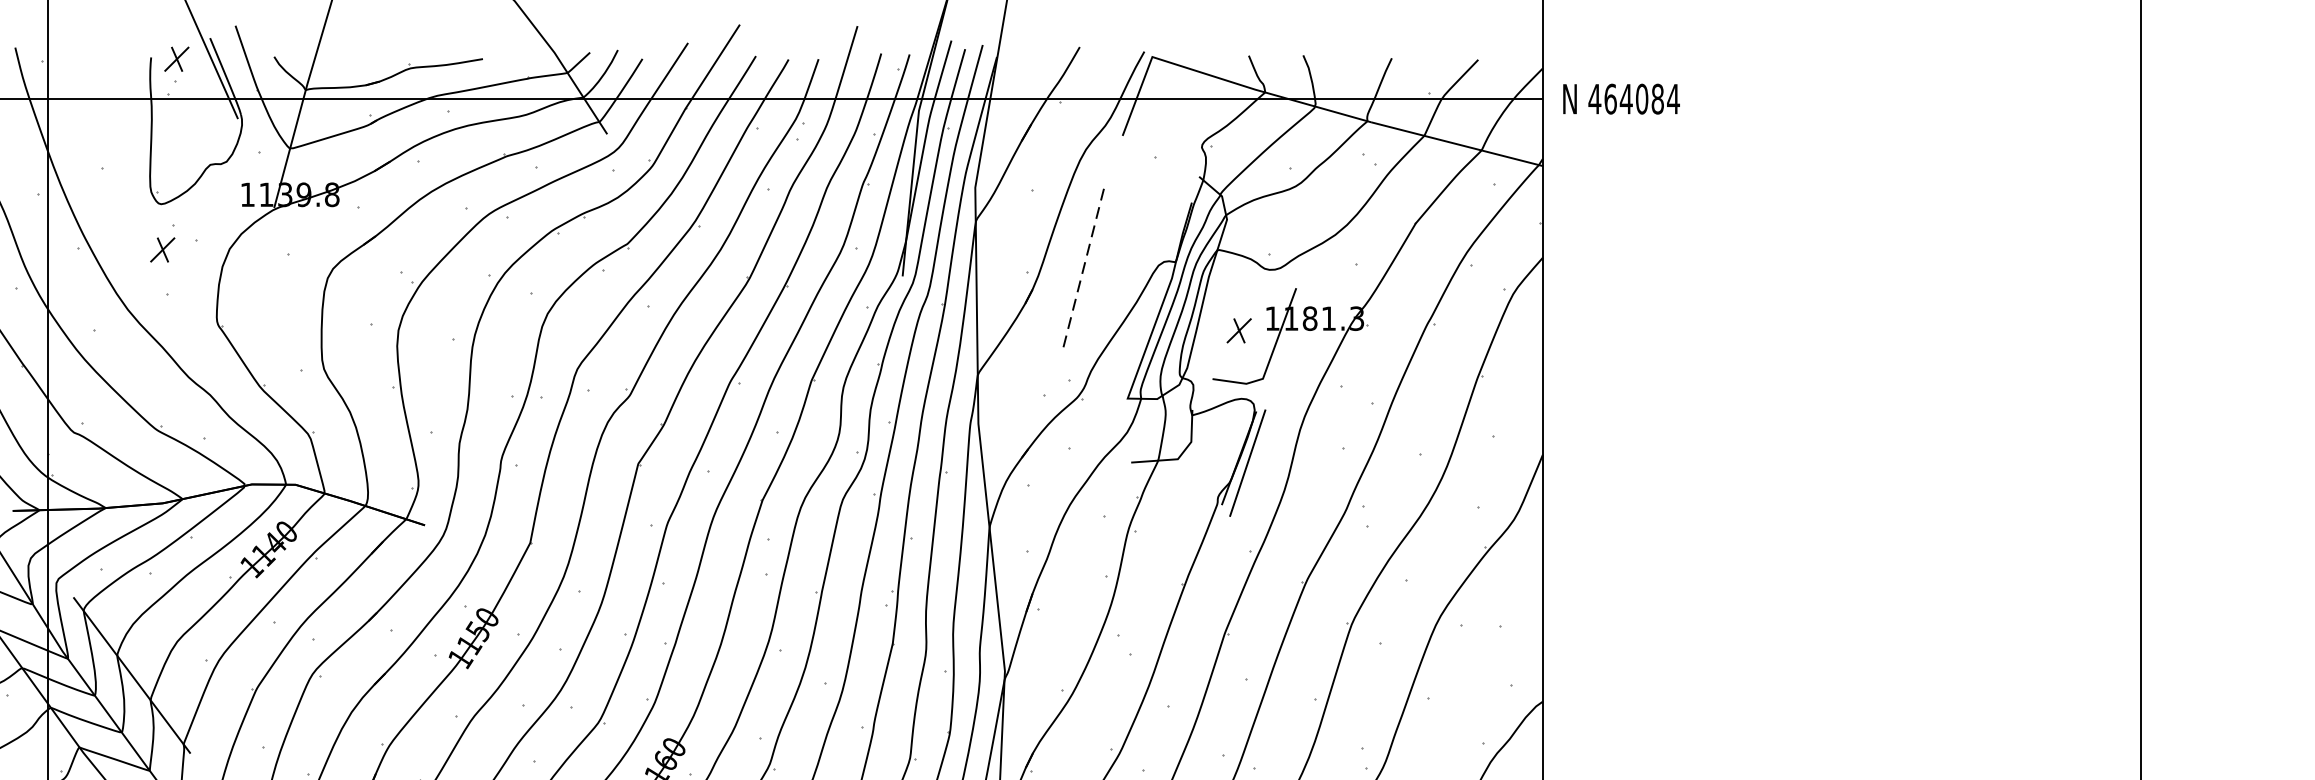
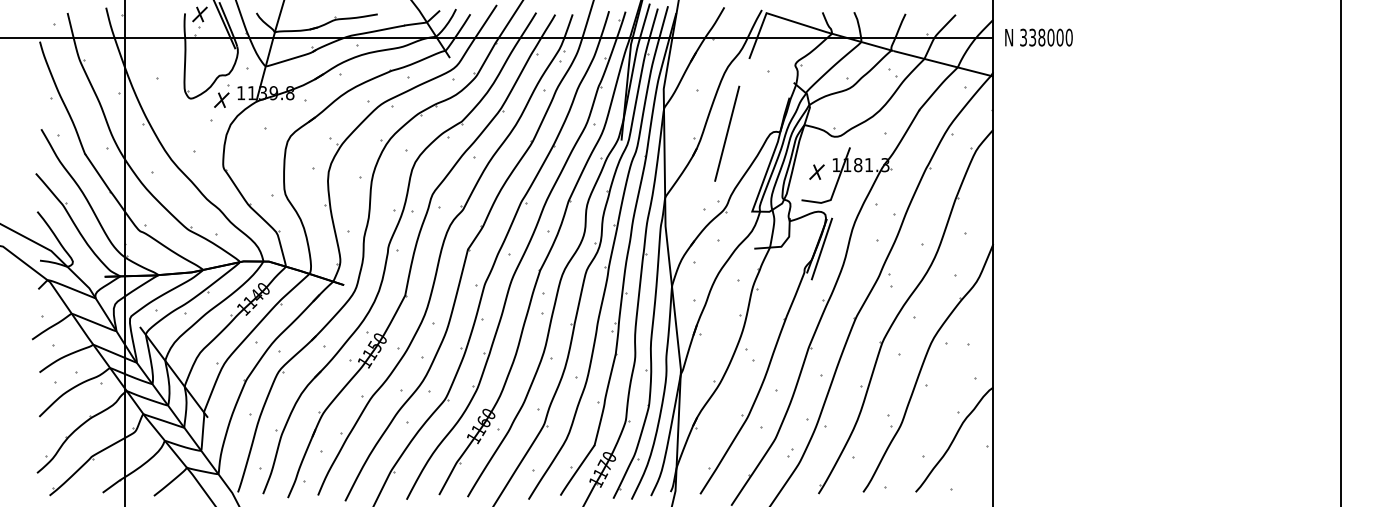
text: (1632, 98) -> (1045, 37), 464084 -> 338000
part: (162, 241) -> (221, 95), moved
line: (1085, 264) -> (727, 133), dashed -> solid

